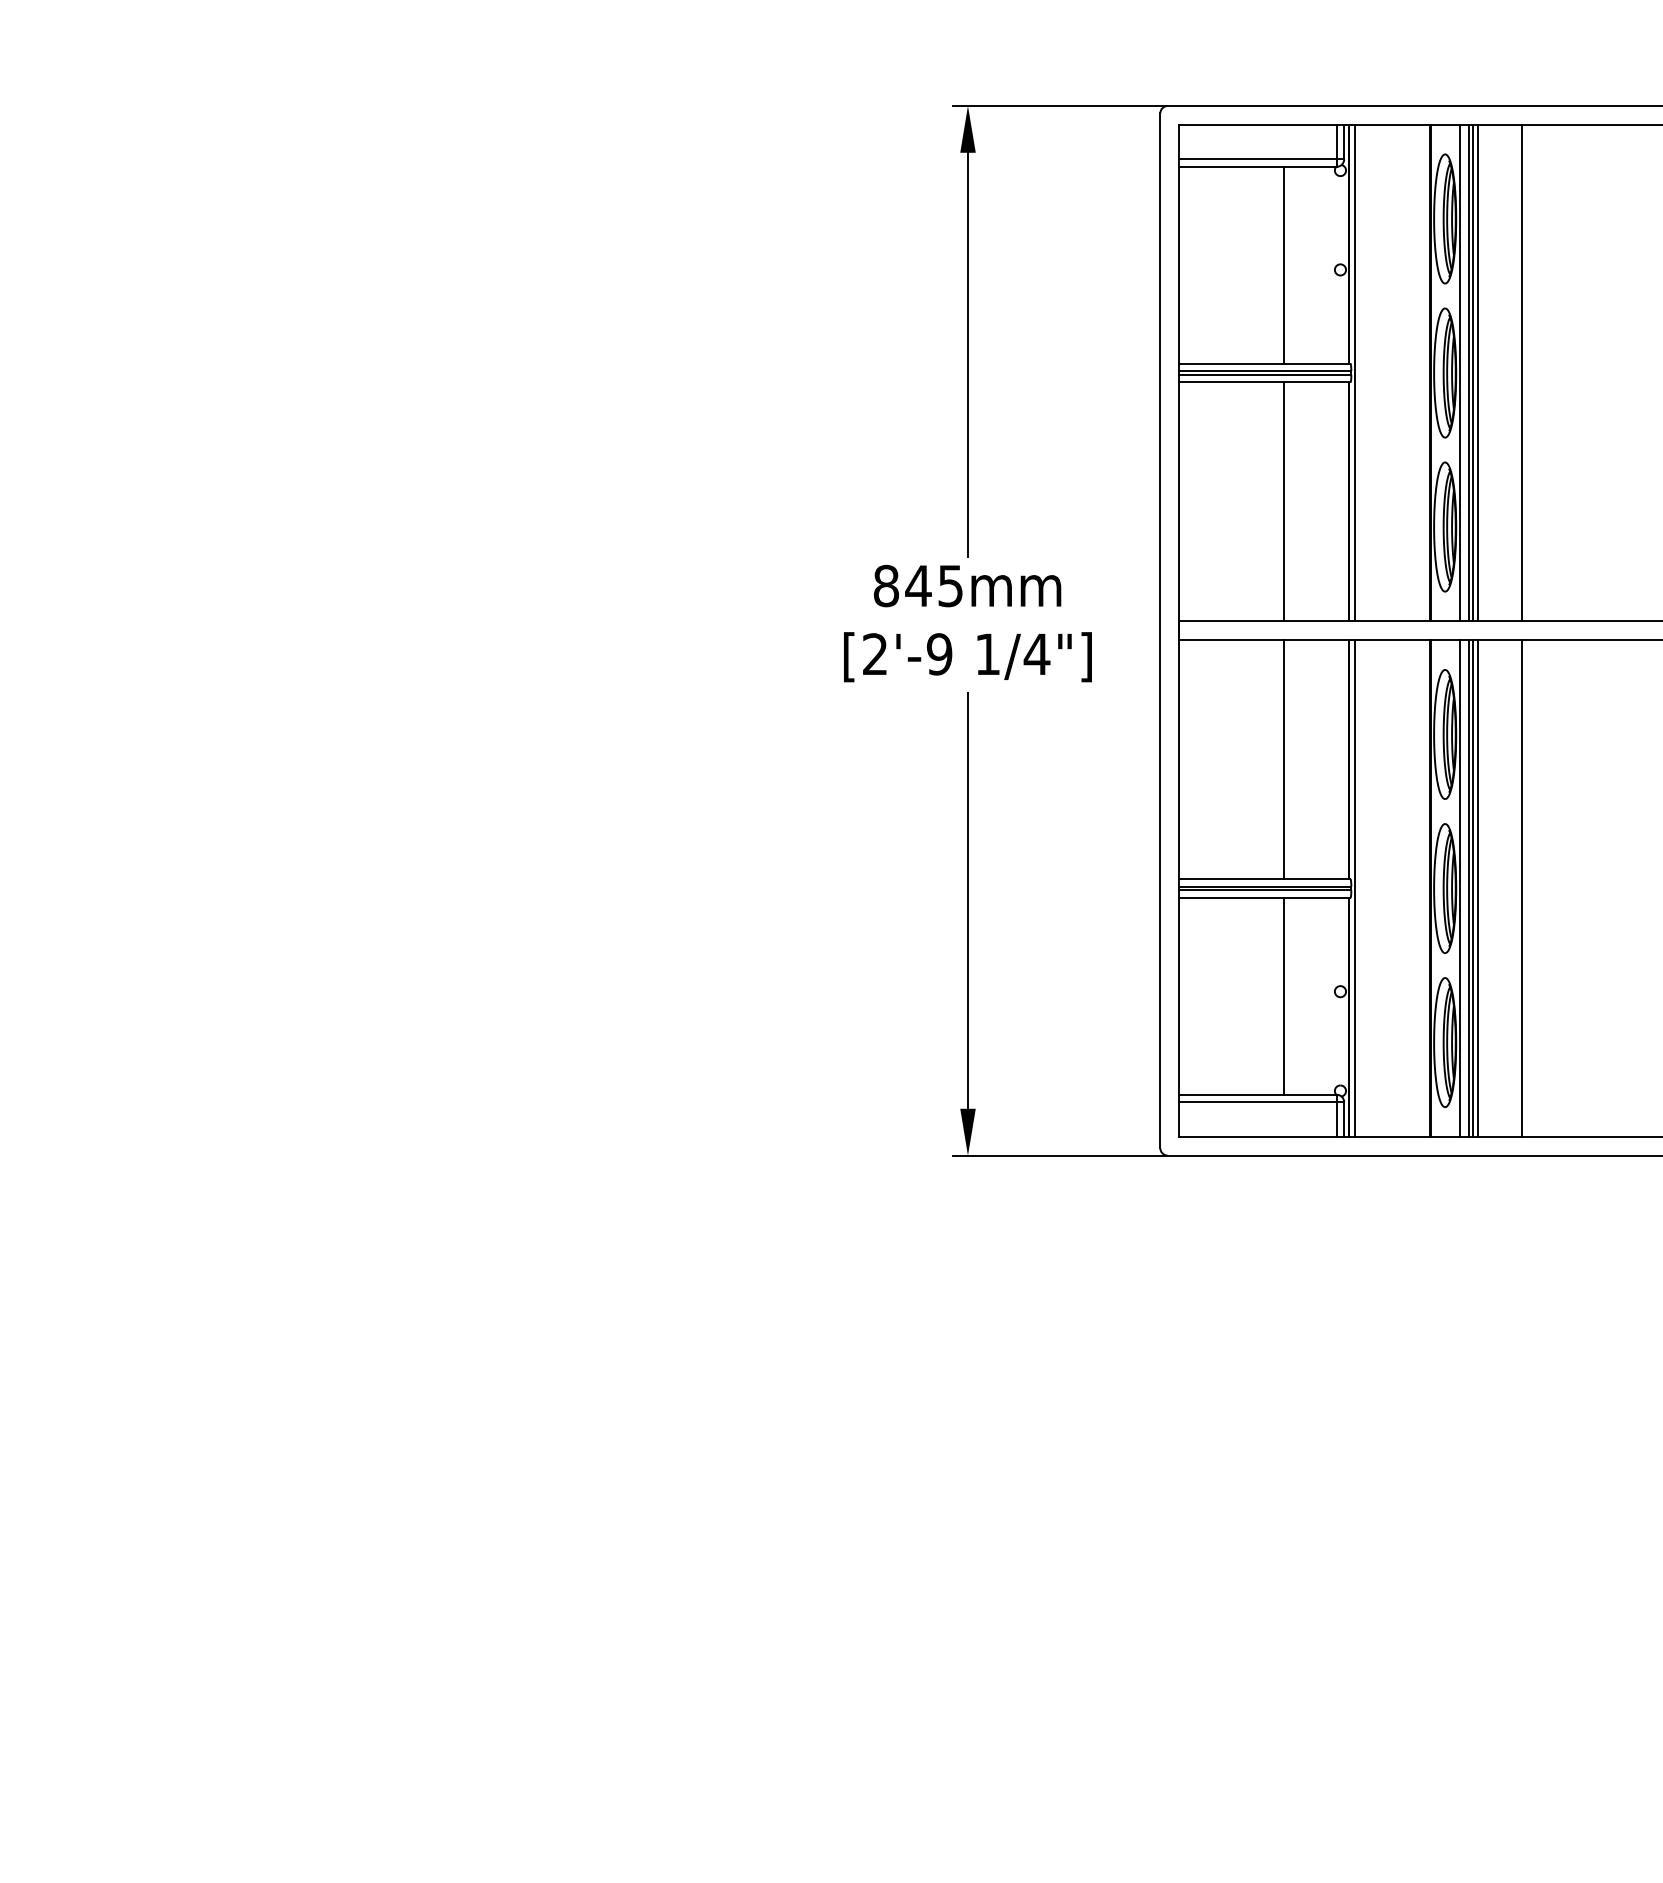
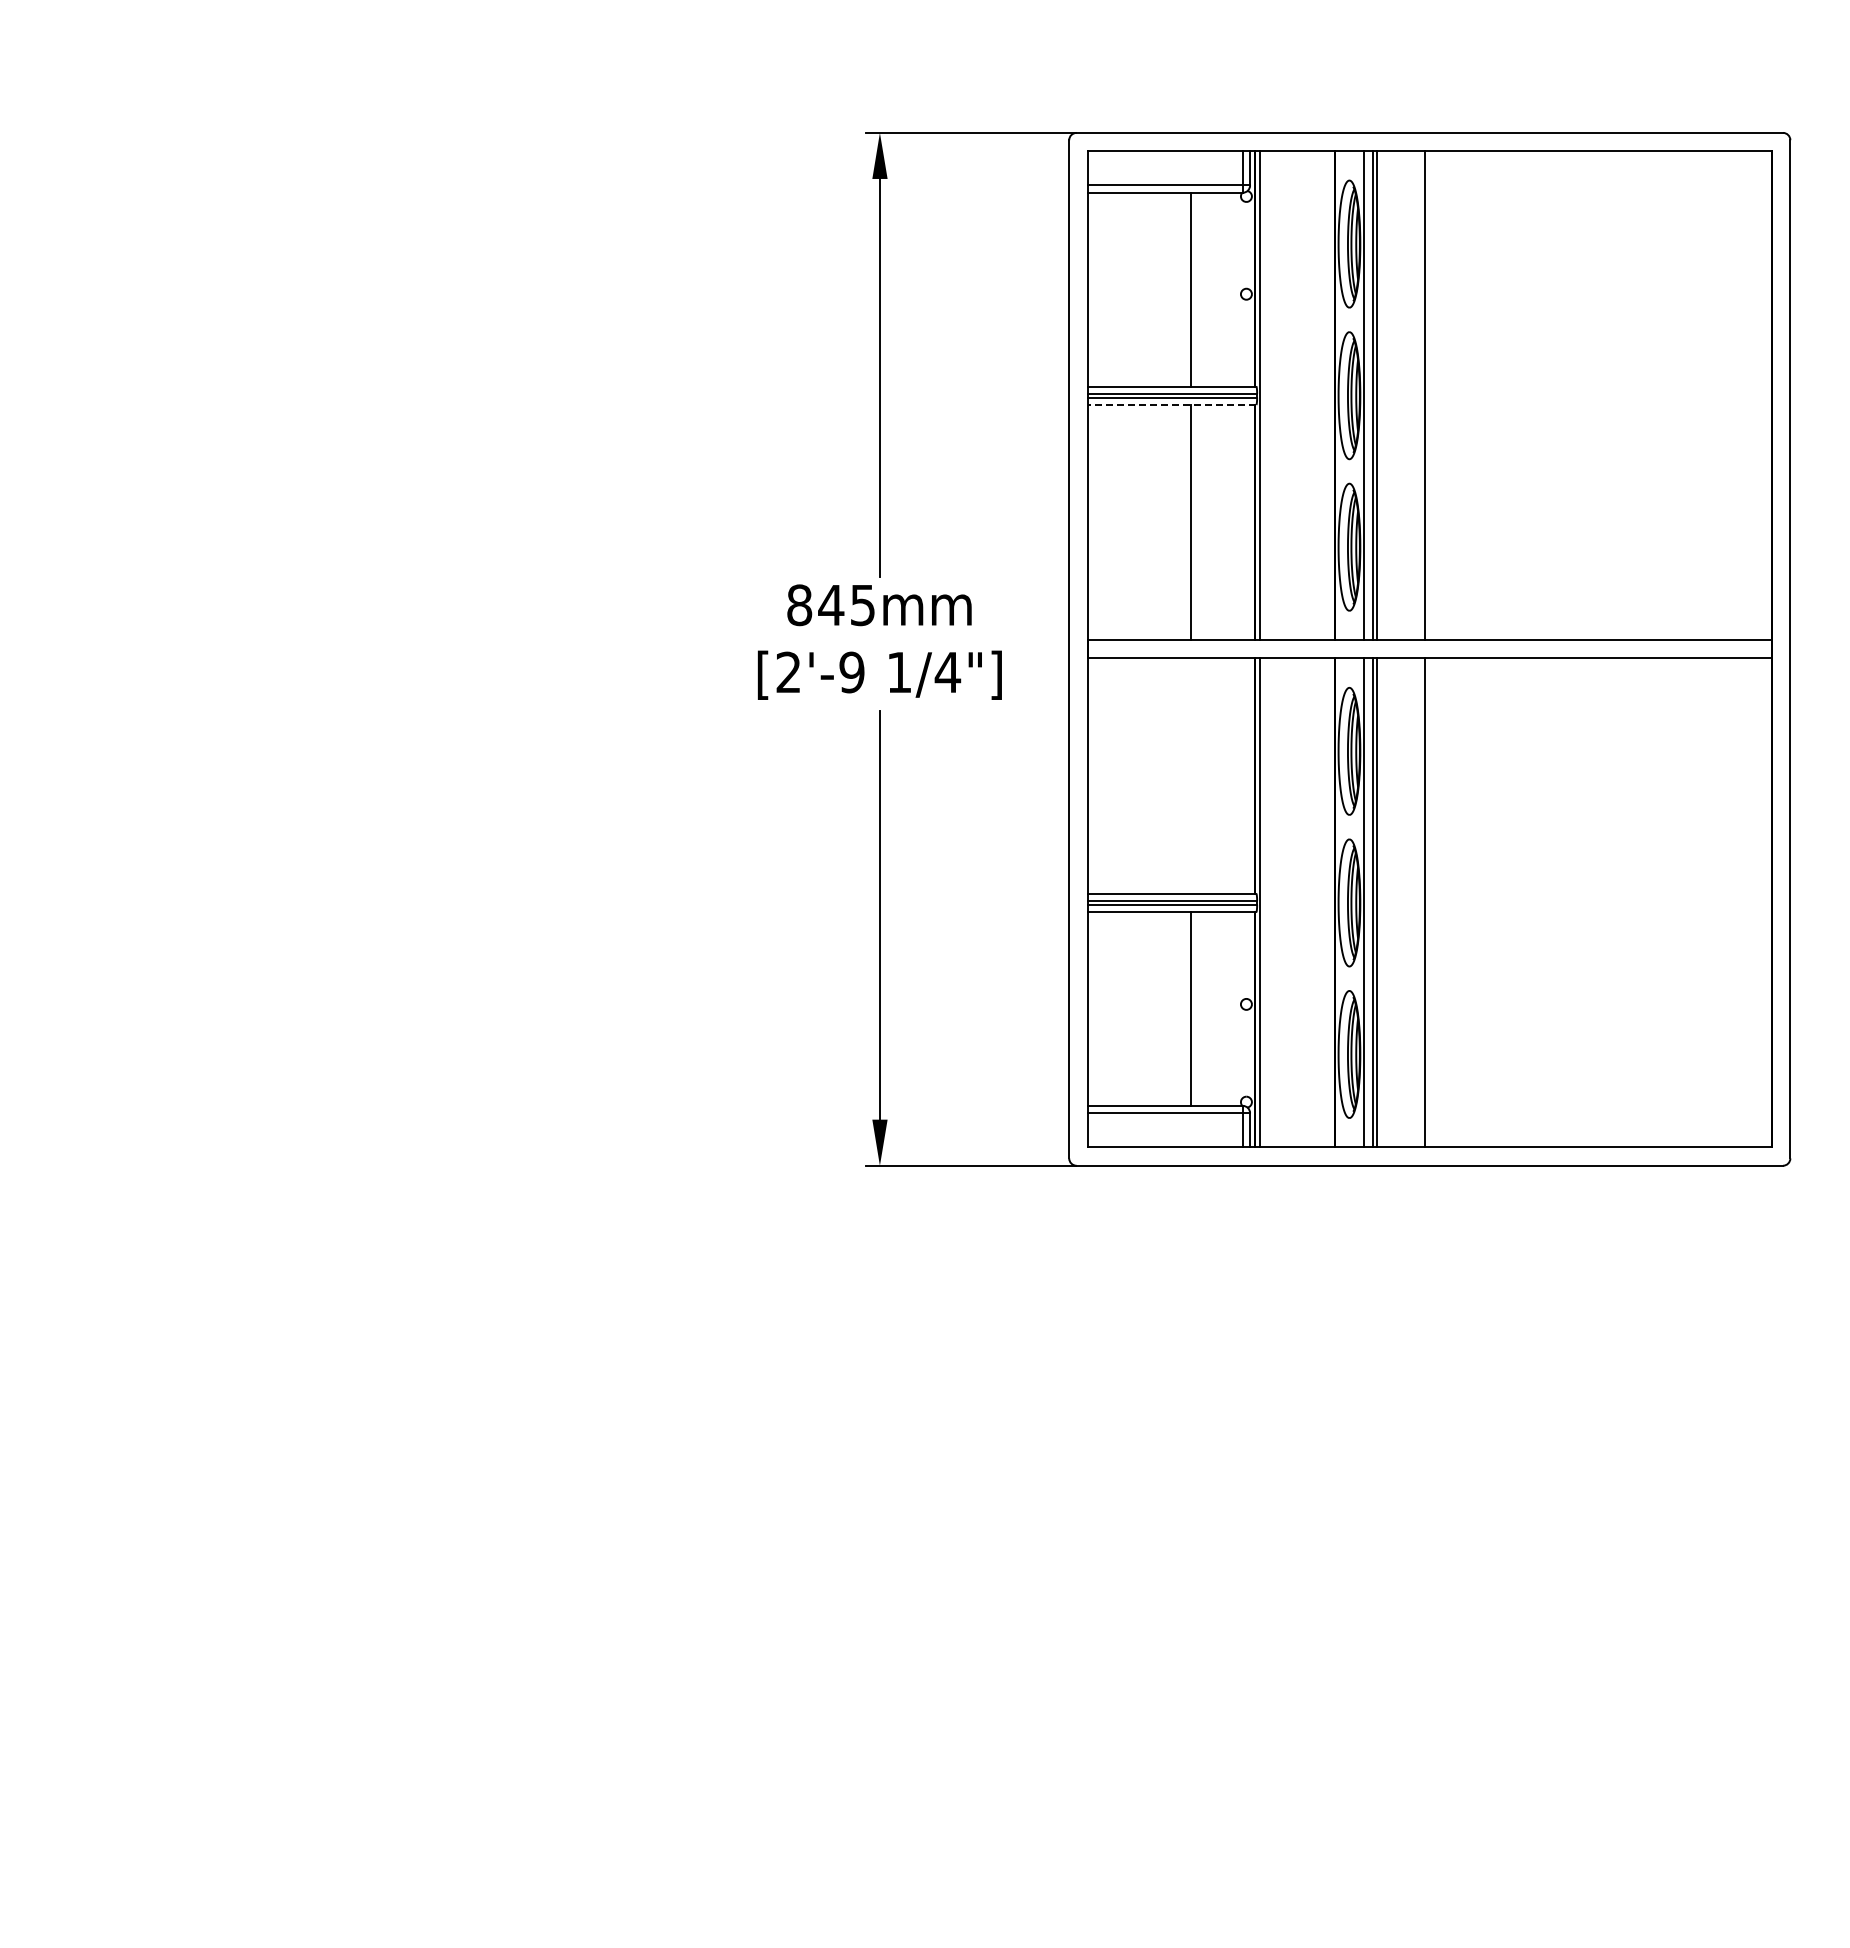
line: (1477, 372) -> (1381, 395), removed
line: (1264, 381) -> (1171, 404), solid -> dashed
line: (1284, 759) -> (1191, 775), removed
line: (1477, 888) -> (1381, 902), removed

